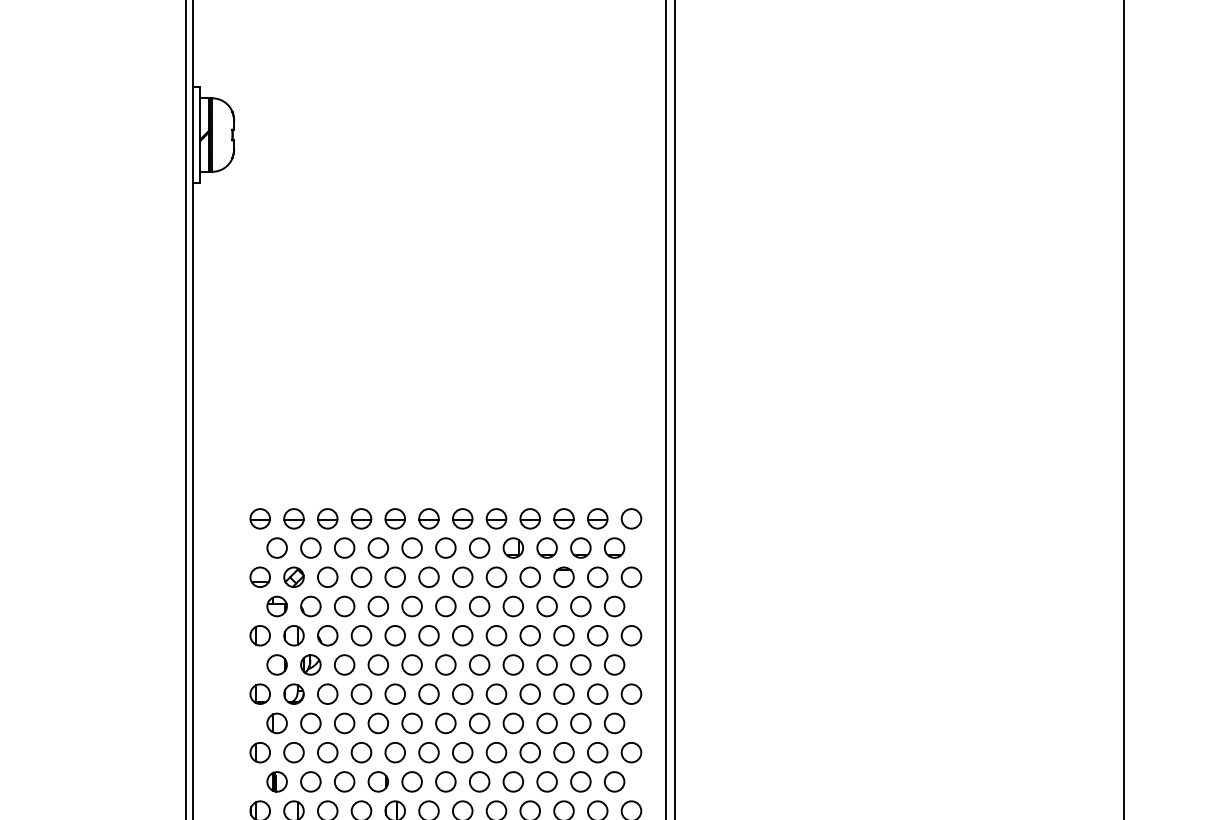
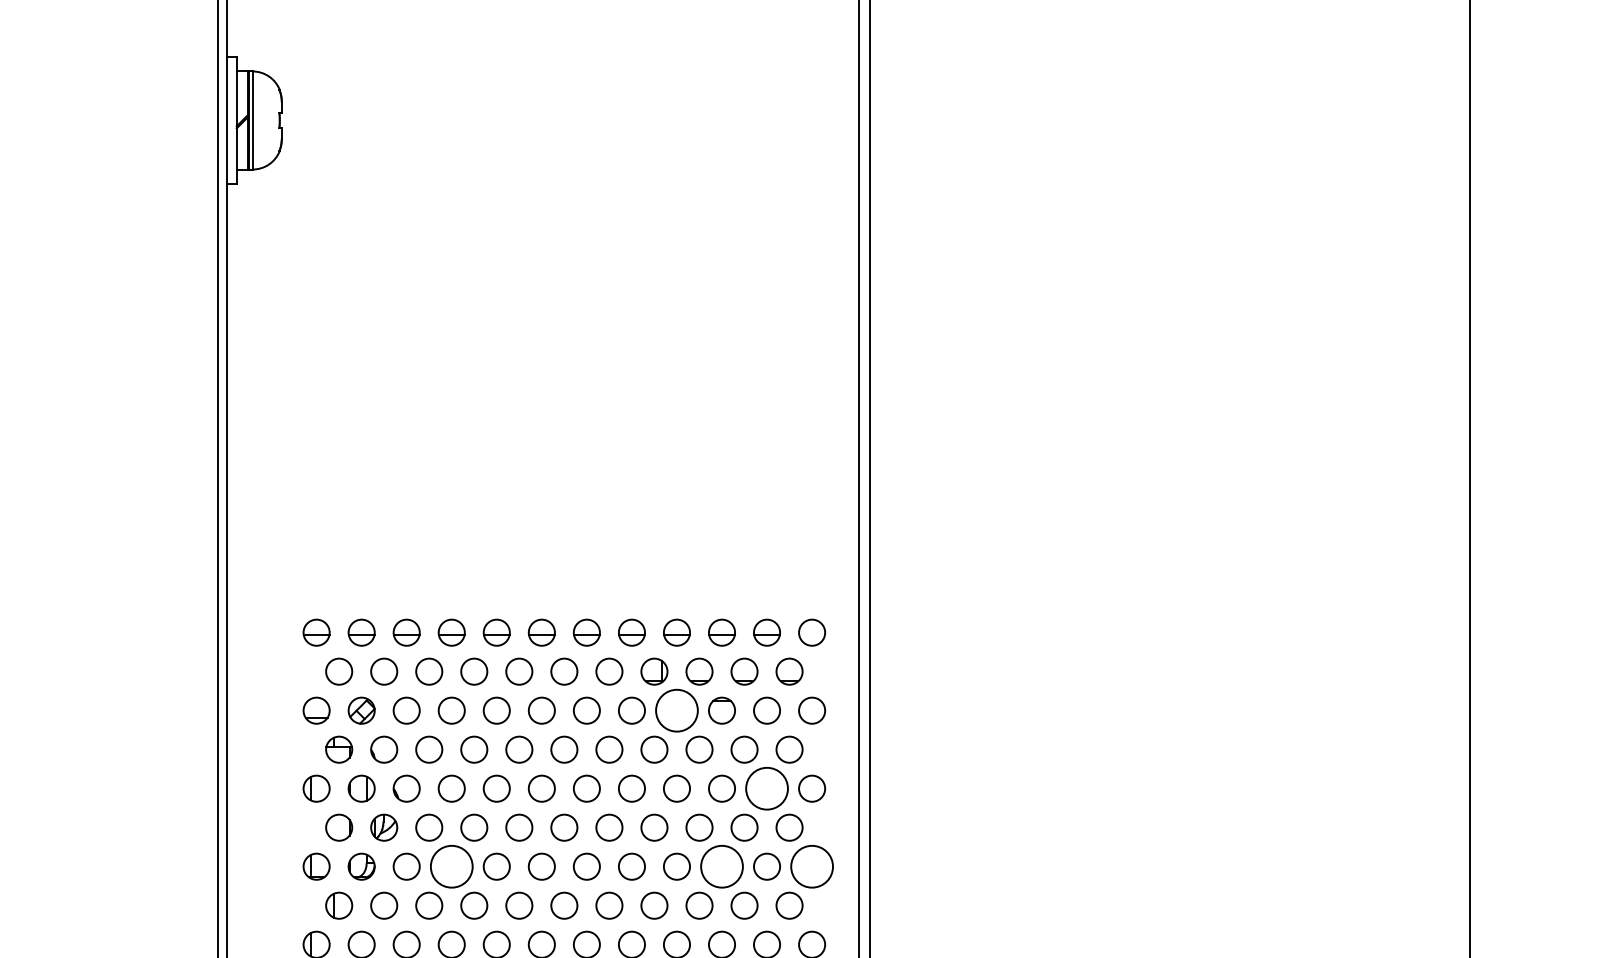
circle: (530, 577) -> (677, 710), size x1.6
circle: (597, 635) -> (766, 788), size x1.6
circle: (361, 693) -> (451, 865), size x1.6
circle: (563, 693) -> (721, 865), size x1.6
circle: (631, 693) -> (812, 865), size x1.6

